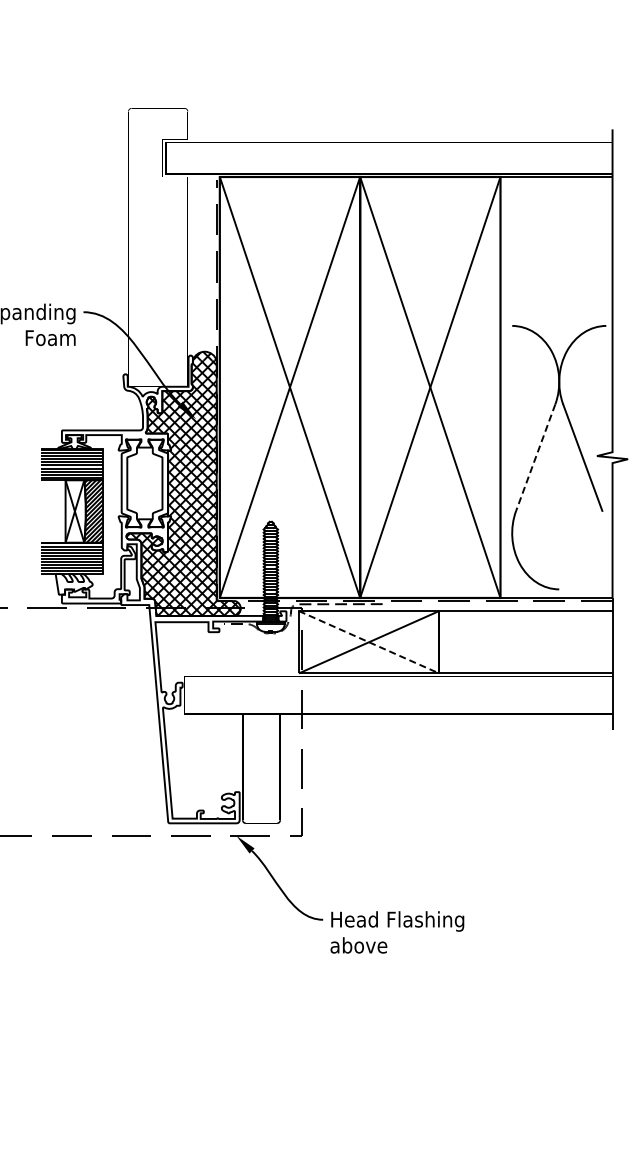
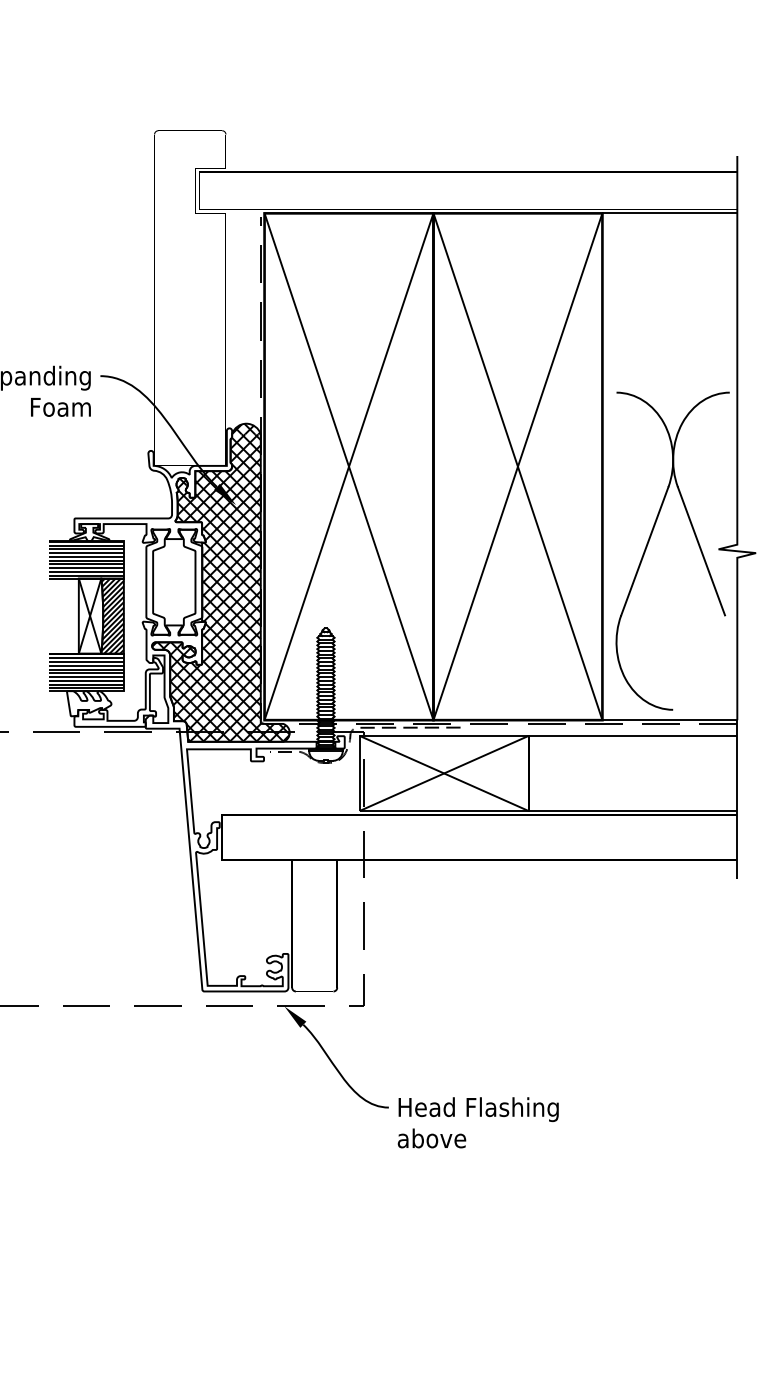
line: (535, 457) -> (644, 551), dashed -> solid
line: (369, 642) -> (444, 773), dashed -> solid

